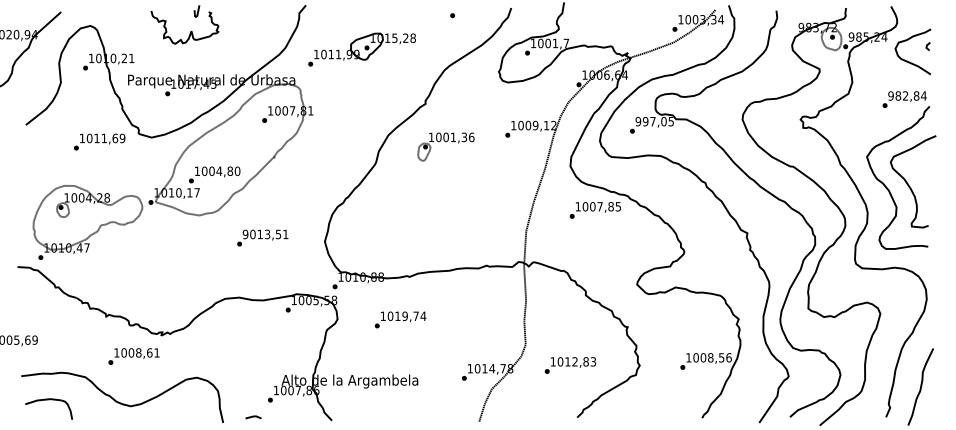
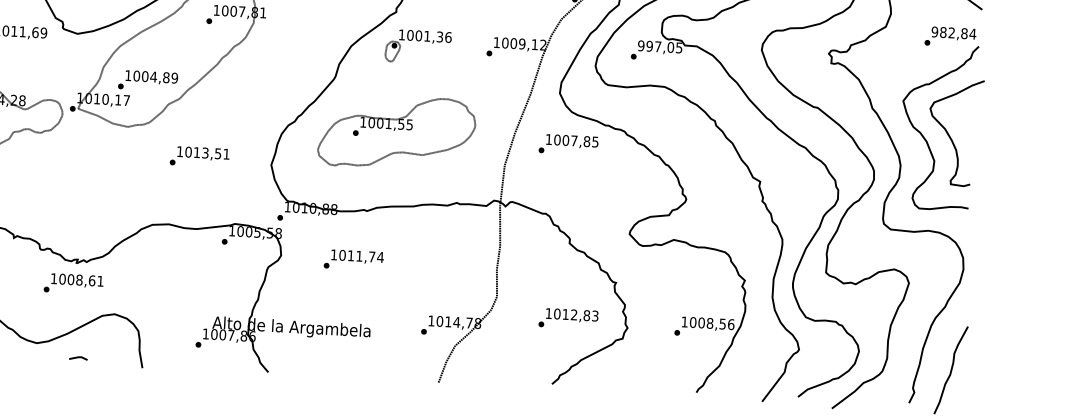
part: (445, 146) -> (417, 46), moved
text: (237, 170) -> (174, 77), 1004,80 -> 1004,89
part: (431, 207) -> (396, 132), added
text: (594, 210) -> (567, 144), moved
text: (245, 234) -> (179, 151), 9013,51 -> 1013,51
text: (404, 316) -> (358, 256), 1019,74 -> 1011,74
text: (133, 356) -> (73, 283), moved
text: (570, 365) -> (568, 318), moved
line: (253, 417) -> (78, 358), moved

